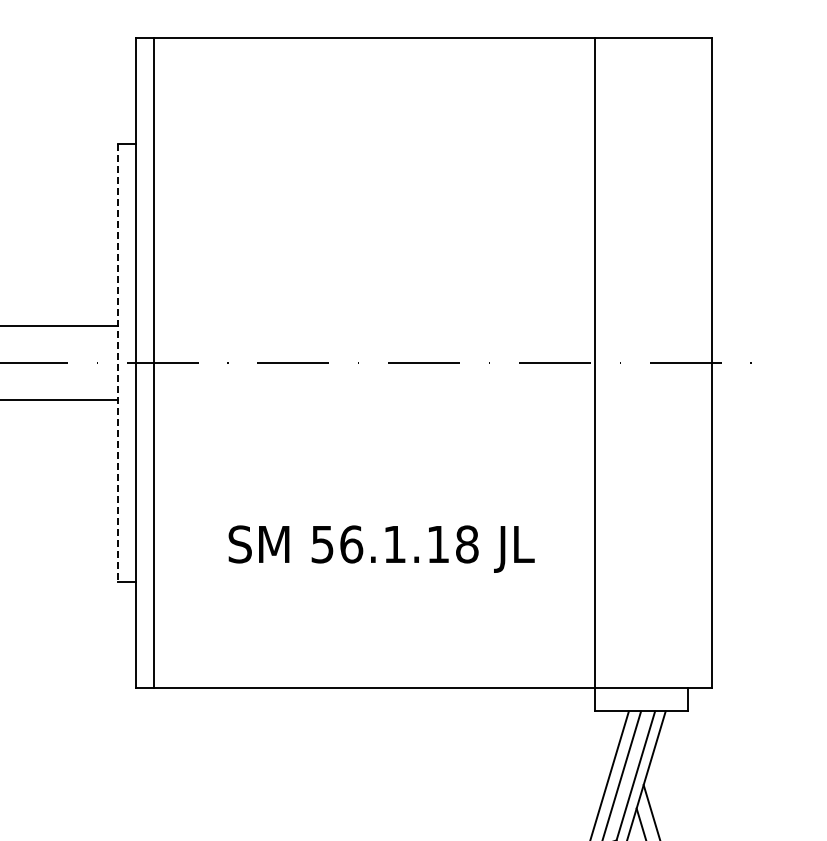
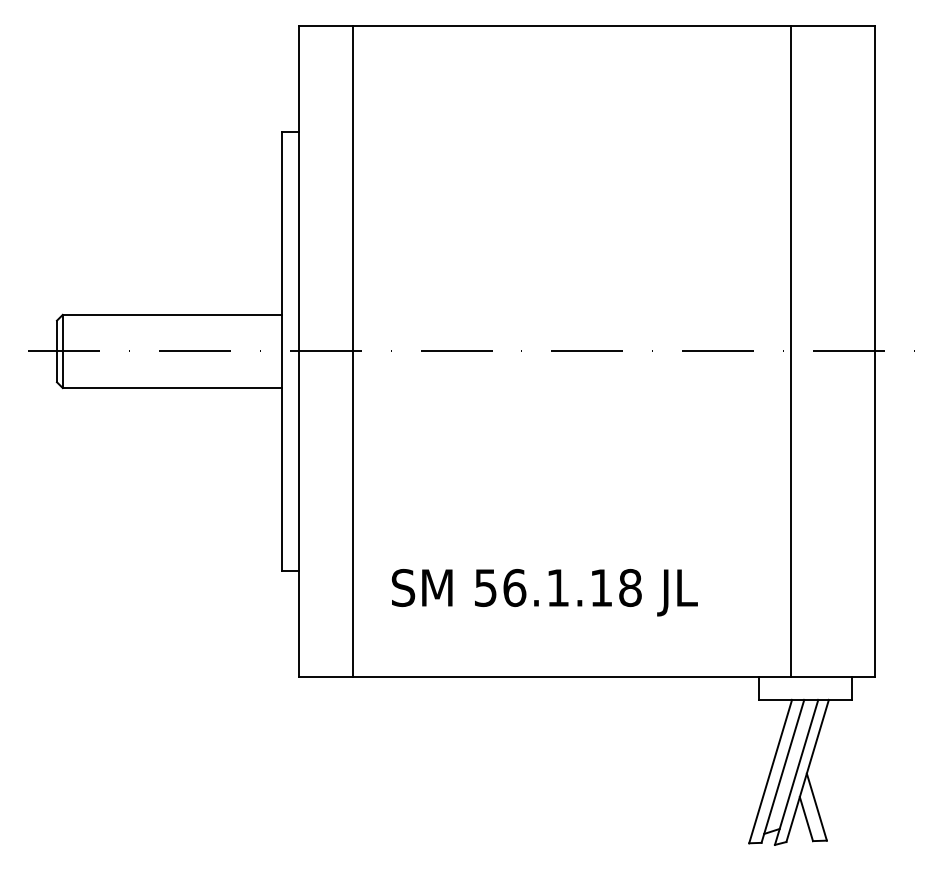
line: (118, 362) -> (281, 351), dashed -> solid
line: (154, 362) -> (353, 351), moved
line: (594, 362) -> (790, 351), moved
text: (381, 548) -> (544, 592), moved

